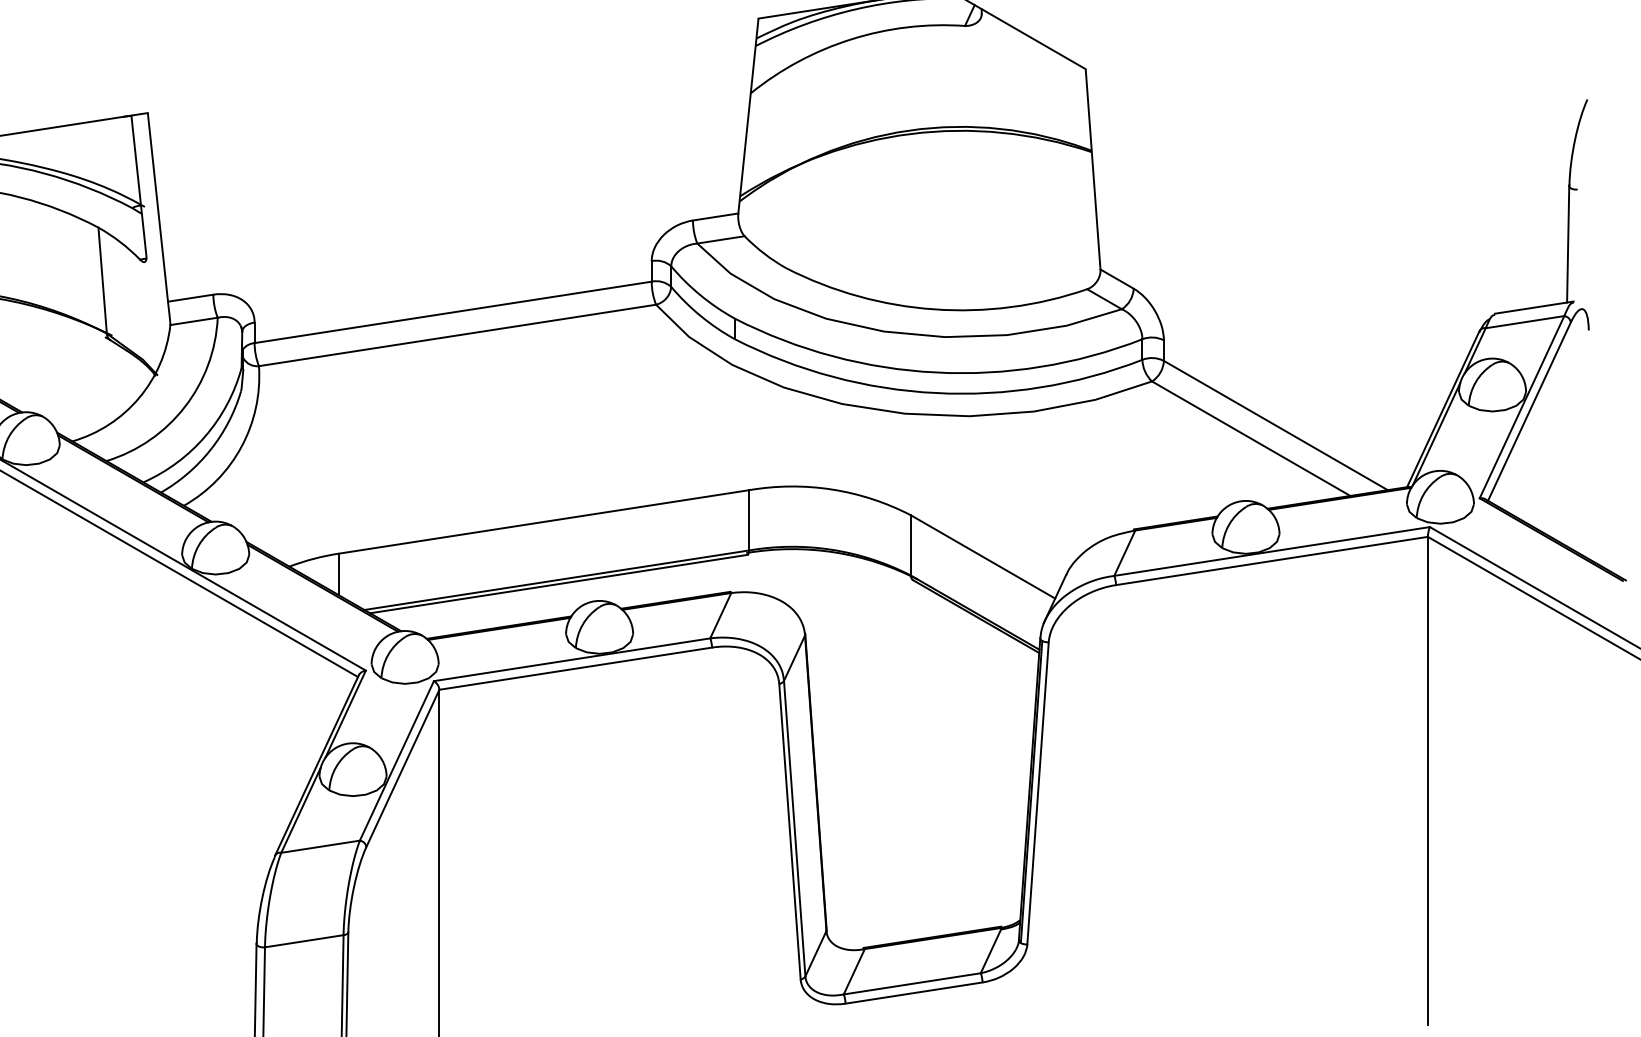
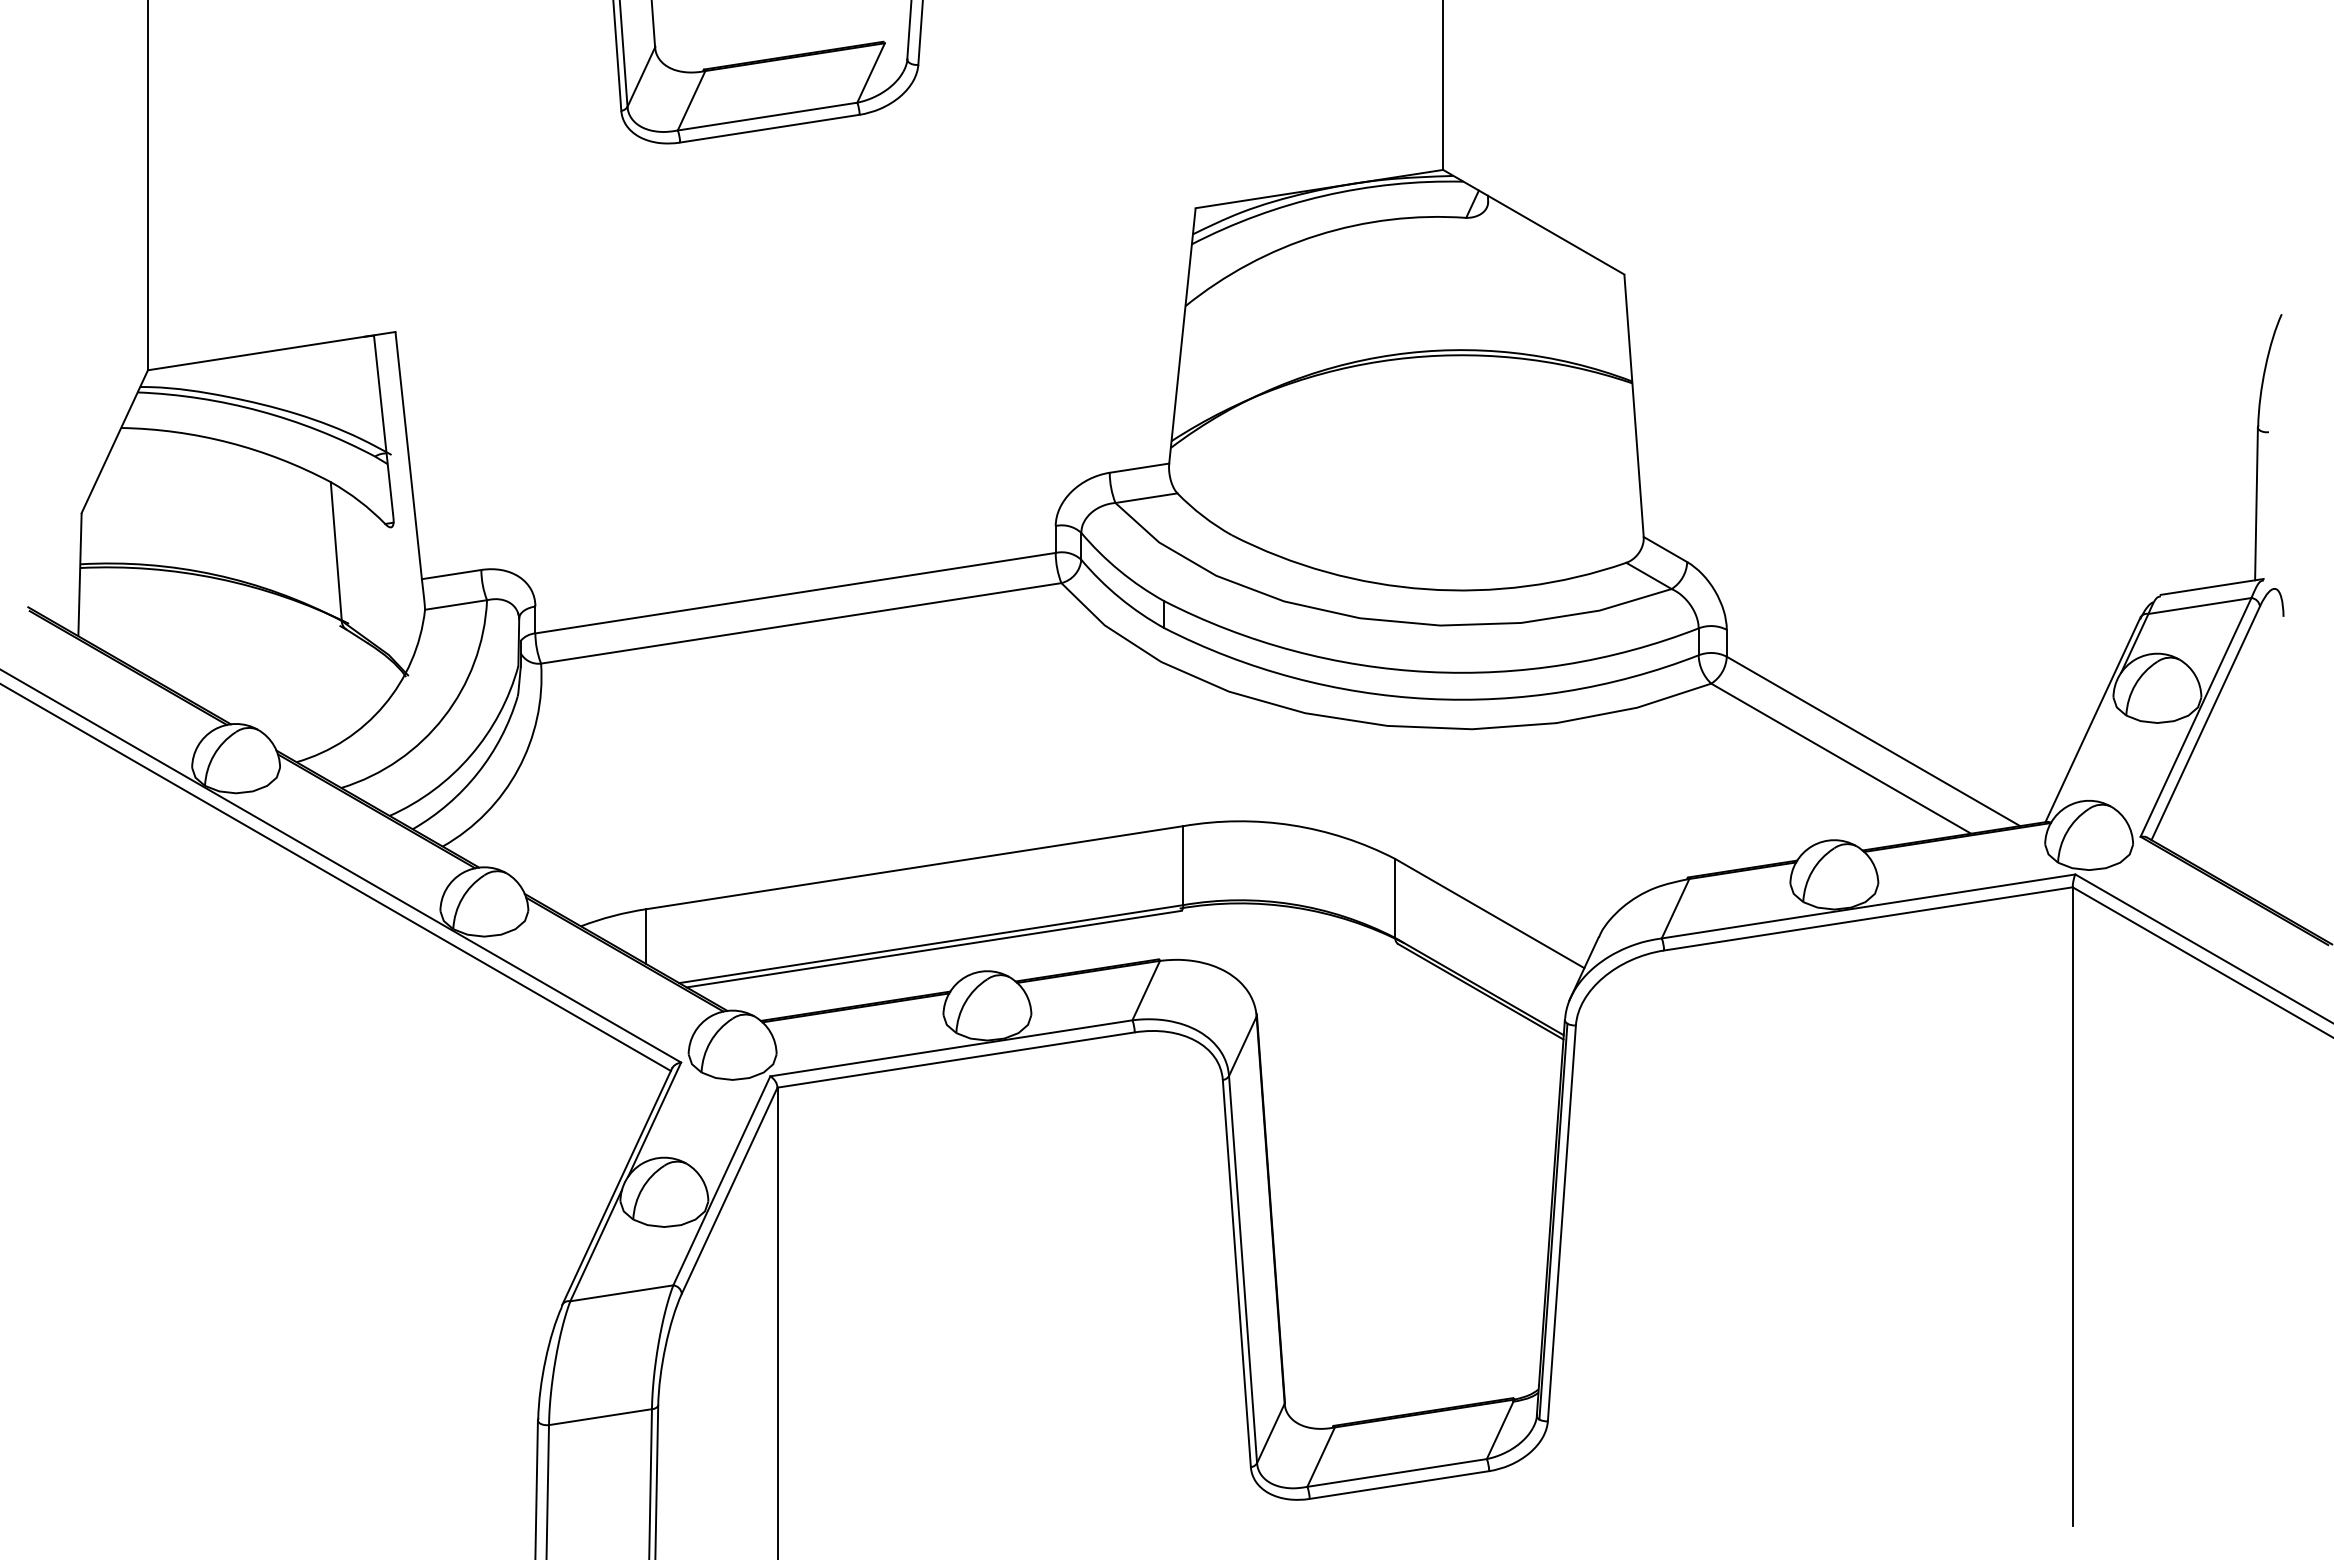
line: (1436, 433) -> (2083, 752), removed

